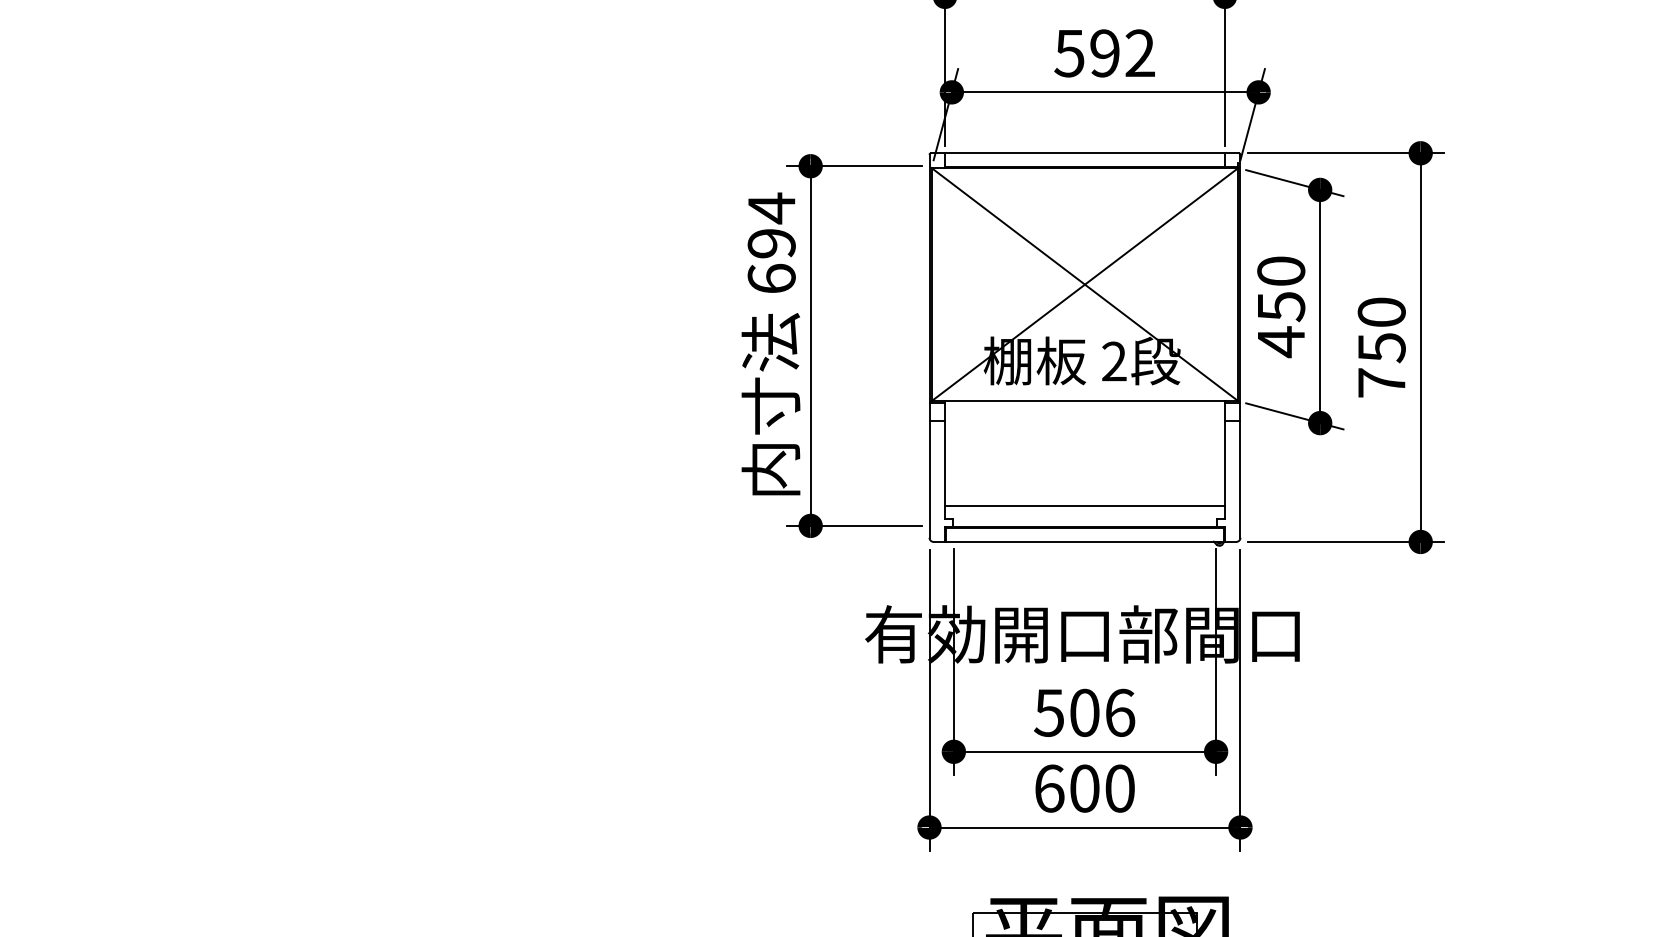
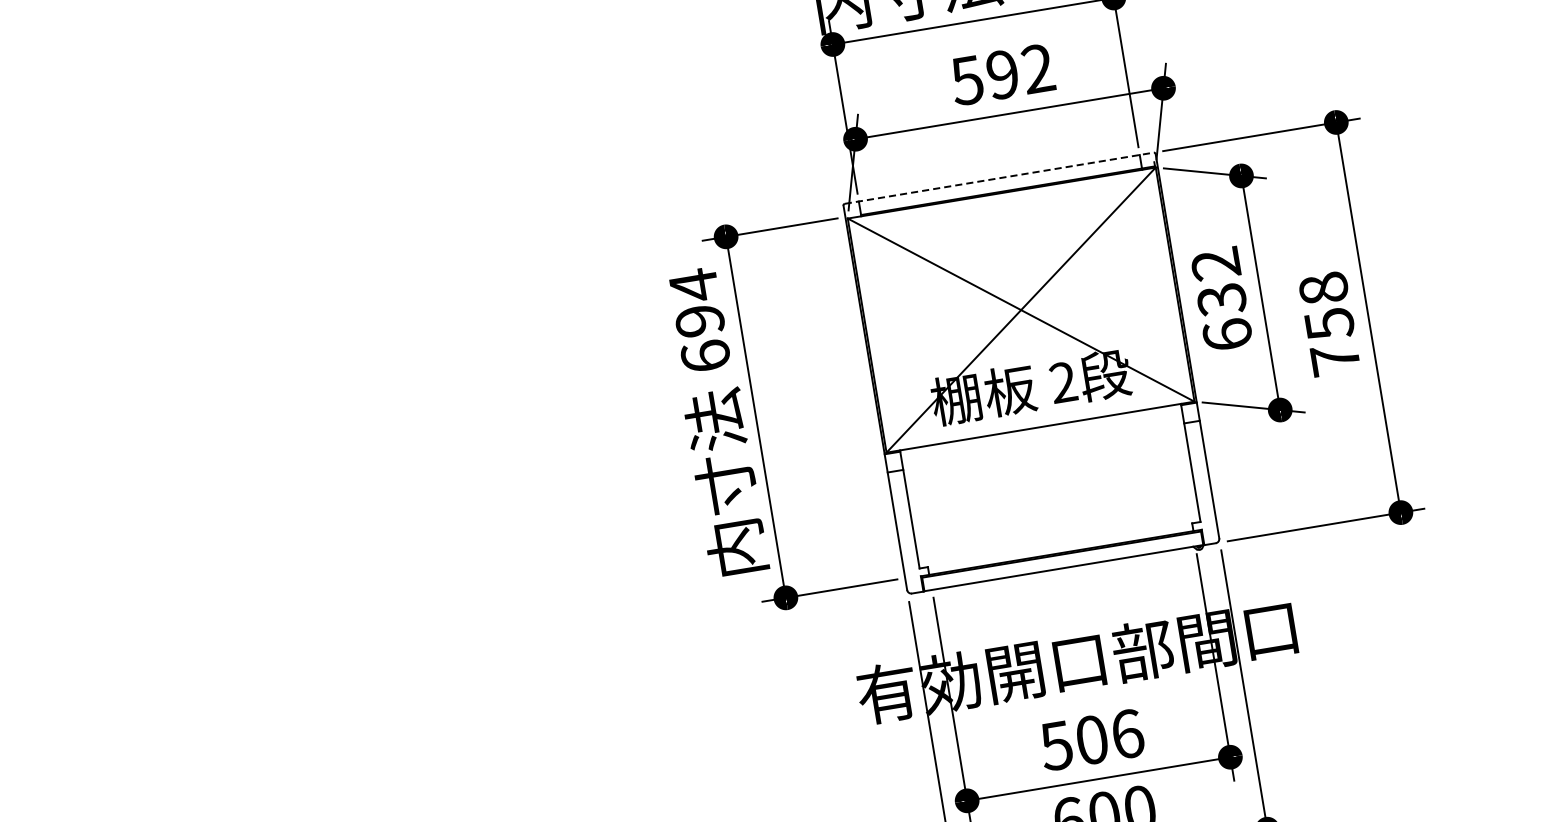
line: (1084, 153) -> (998, 178), solid -> dashed
text: (1281, 307) -> (1222, 300), 450 -> 632
text: (1381, 311) -> (1323, 287), 750 -> 758
line: (1084, 505) -> (1057, 531), removed

